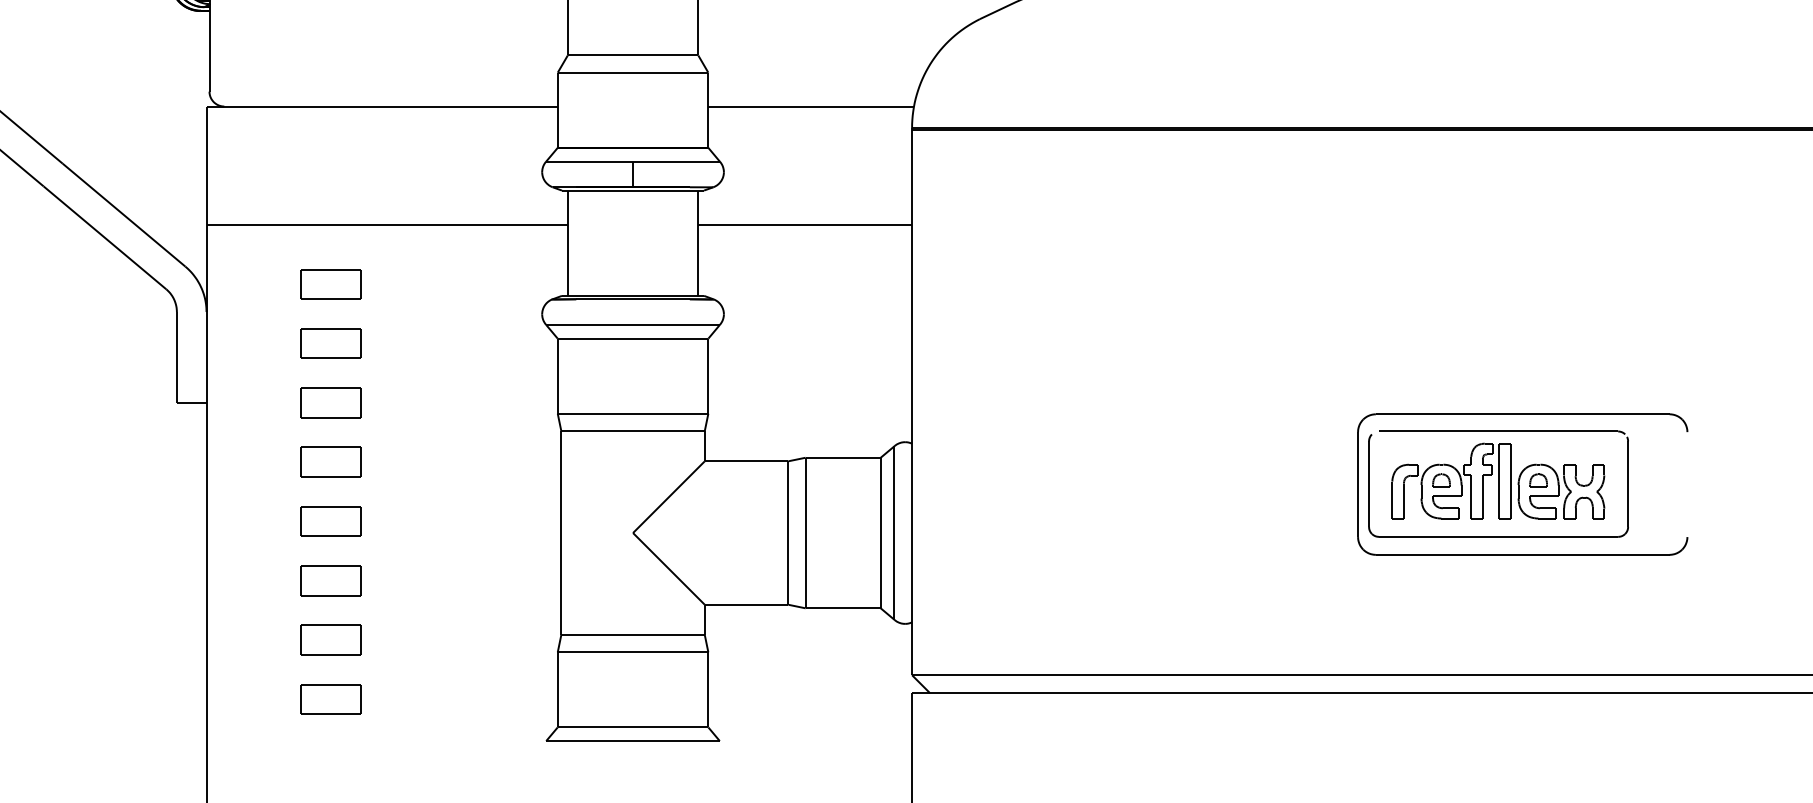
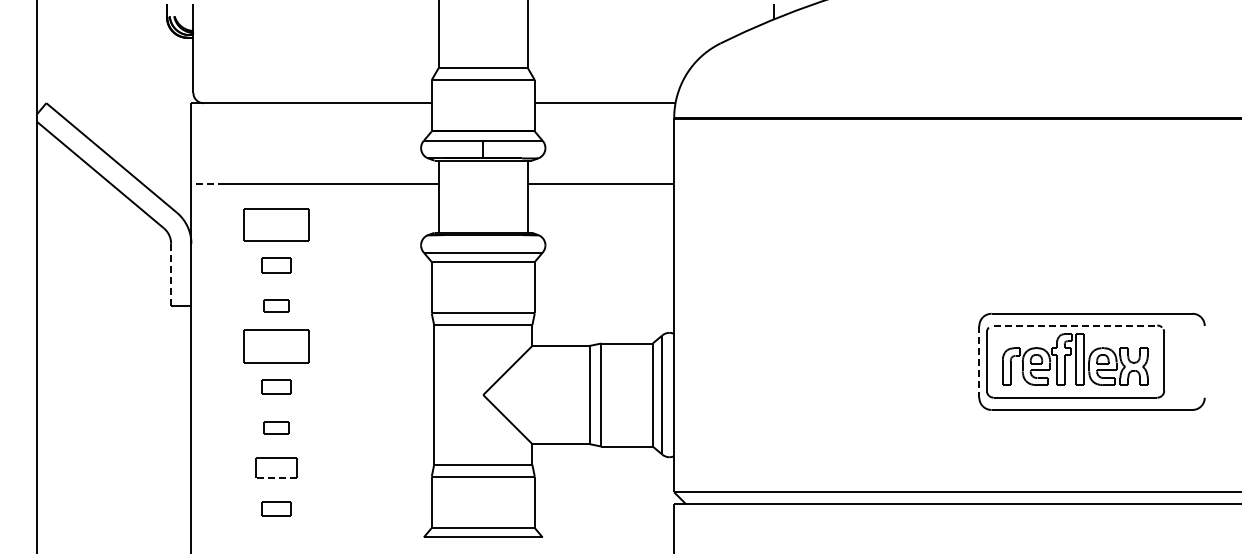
line: (230, 225) -> (207, 184), solid -> dashed
part: (330, 283) -> (276, 224), size x1.6
part: (330, 343) -> (276, 265), size x0.7
line: (177, 358) -> (171, 275), solid -> dashed
part: (330, 402) -> (276, 305), size x0.6
line: (1498, 431) -> (1075, 325), solid -> dashed
part: (330, 462) -> (276, 346), size x1.6
line: (1358, 484) -> (979, 361), solid -> dashed
part: (330, 520) -> (276, 386), size x0.7
part: (330, 580) -> (276, 427), size x0.6
line: (330, 655) -> (276, 478), solid -> dashed
part: (330, 698) -> (276, 508), size x0.7

